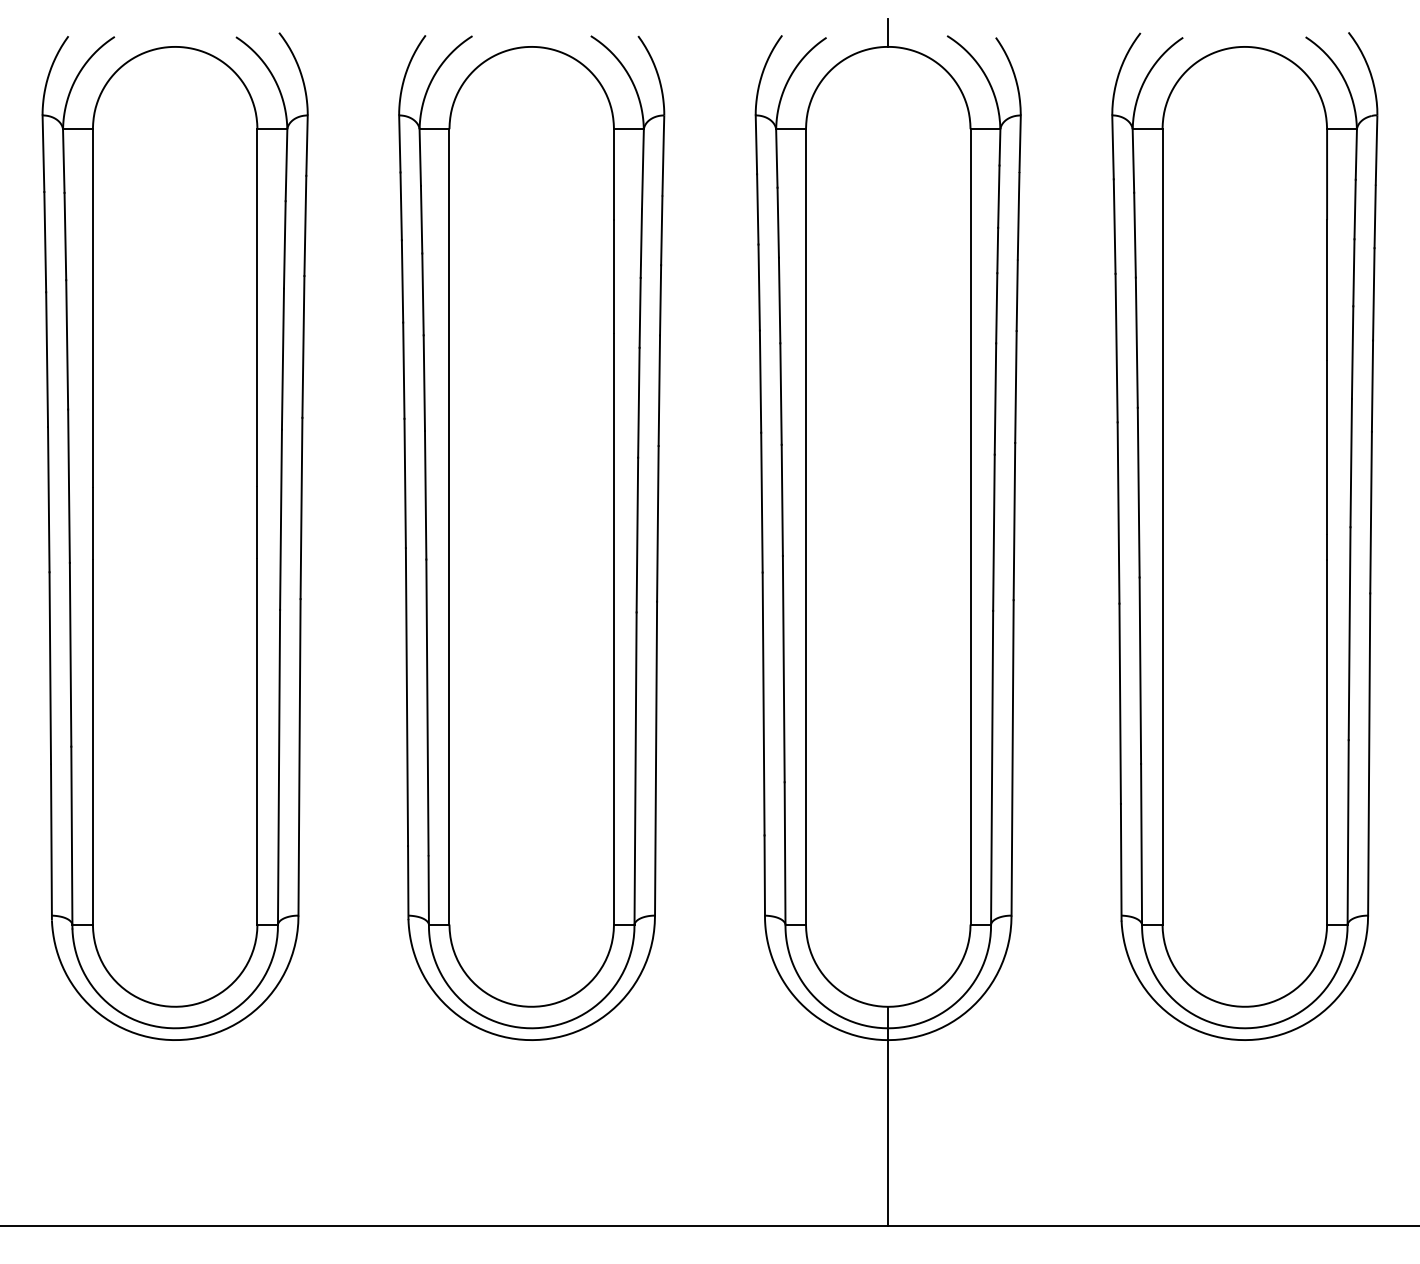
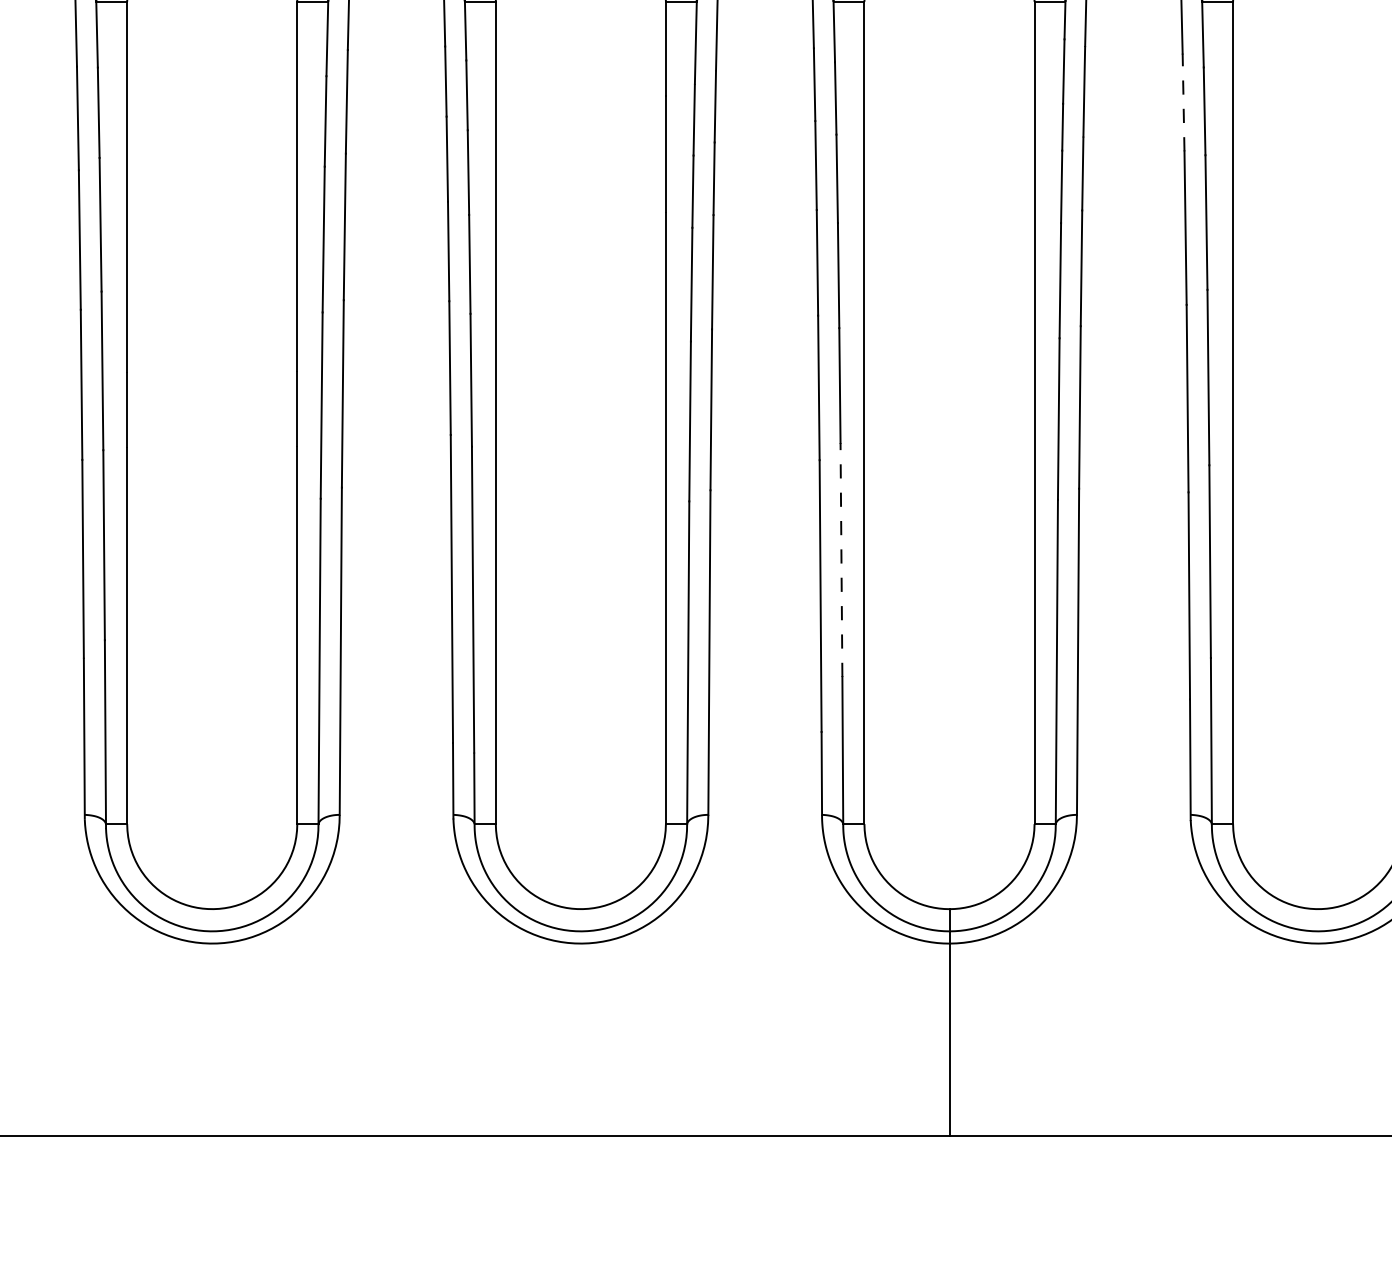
line: (1114, 226) -> (1183, 102), solid -> dashed
line: (783, 668) -> (841, 559), solid -> dashed

